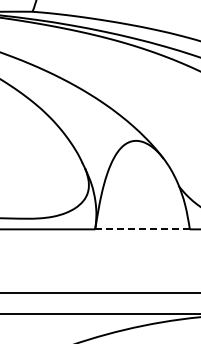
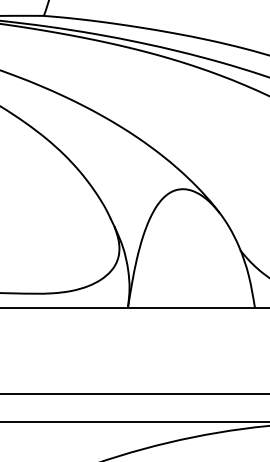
line: (143, 229) -> (192, 308), dashed -> solid

